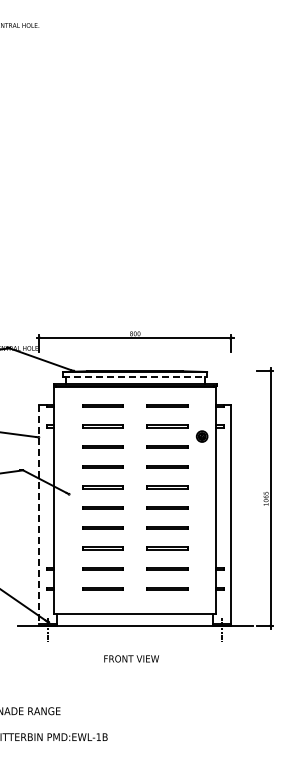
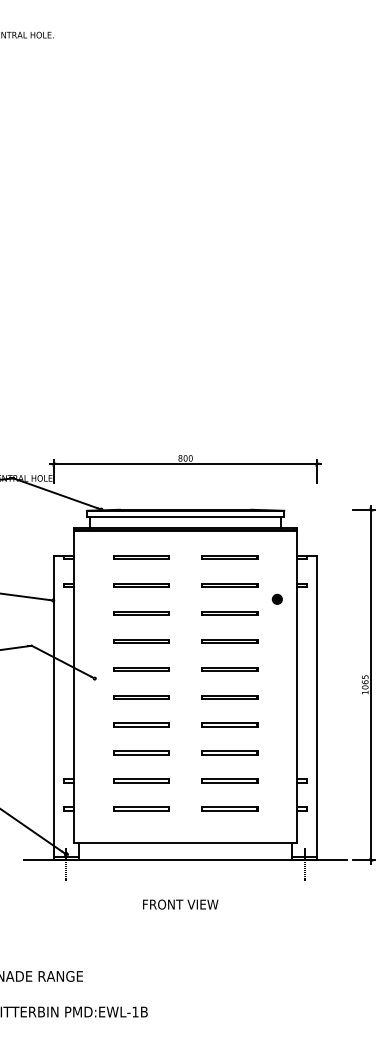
line: (135, 376) -> (185, 516), dashed -> solid
part: (201, 436) -> (276, 599), size x0.62
line: (39, 515) -> (54, 707), dashed -> solid

